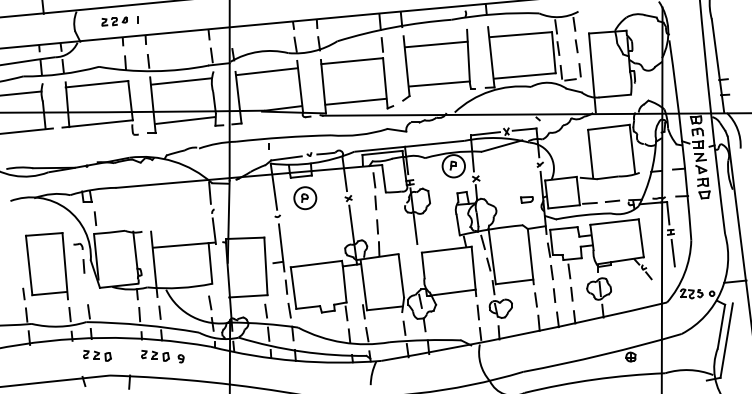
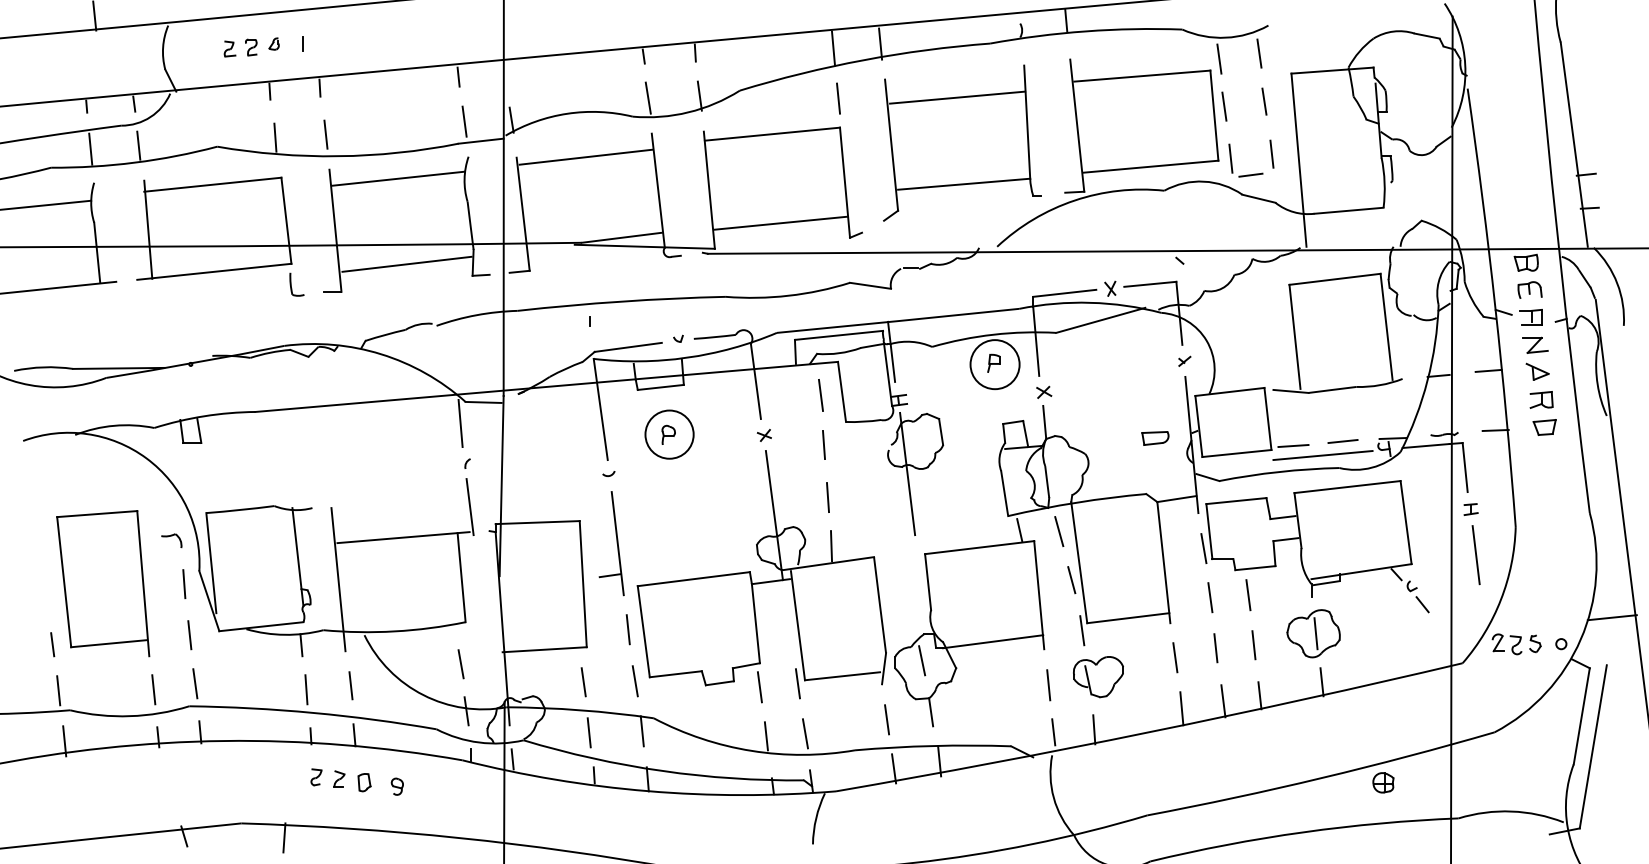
line: (603, 207) -> (1323, 455), added
line: (95, 218) -> (189, 634), moved
part: (97, 355) -> (213, 779), removed

